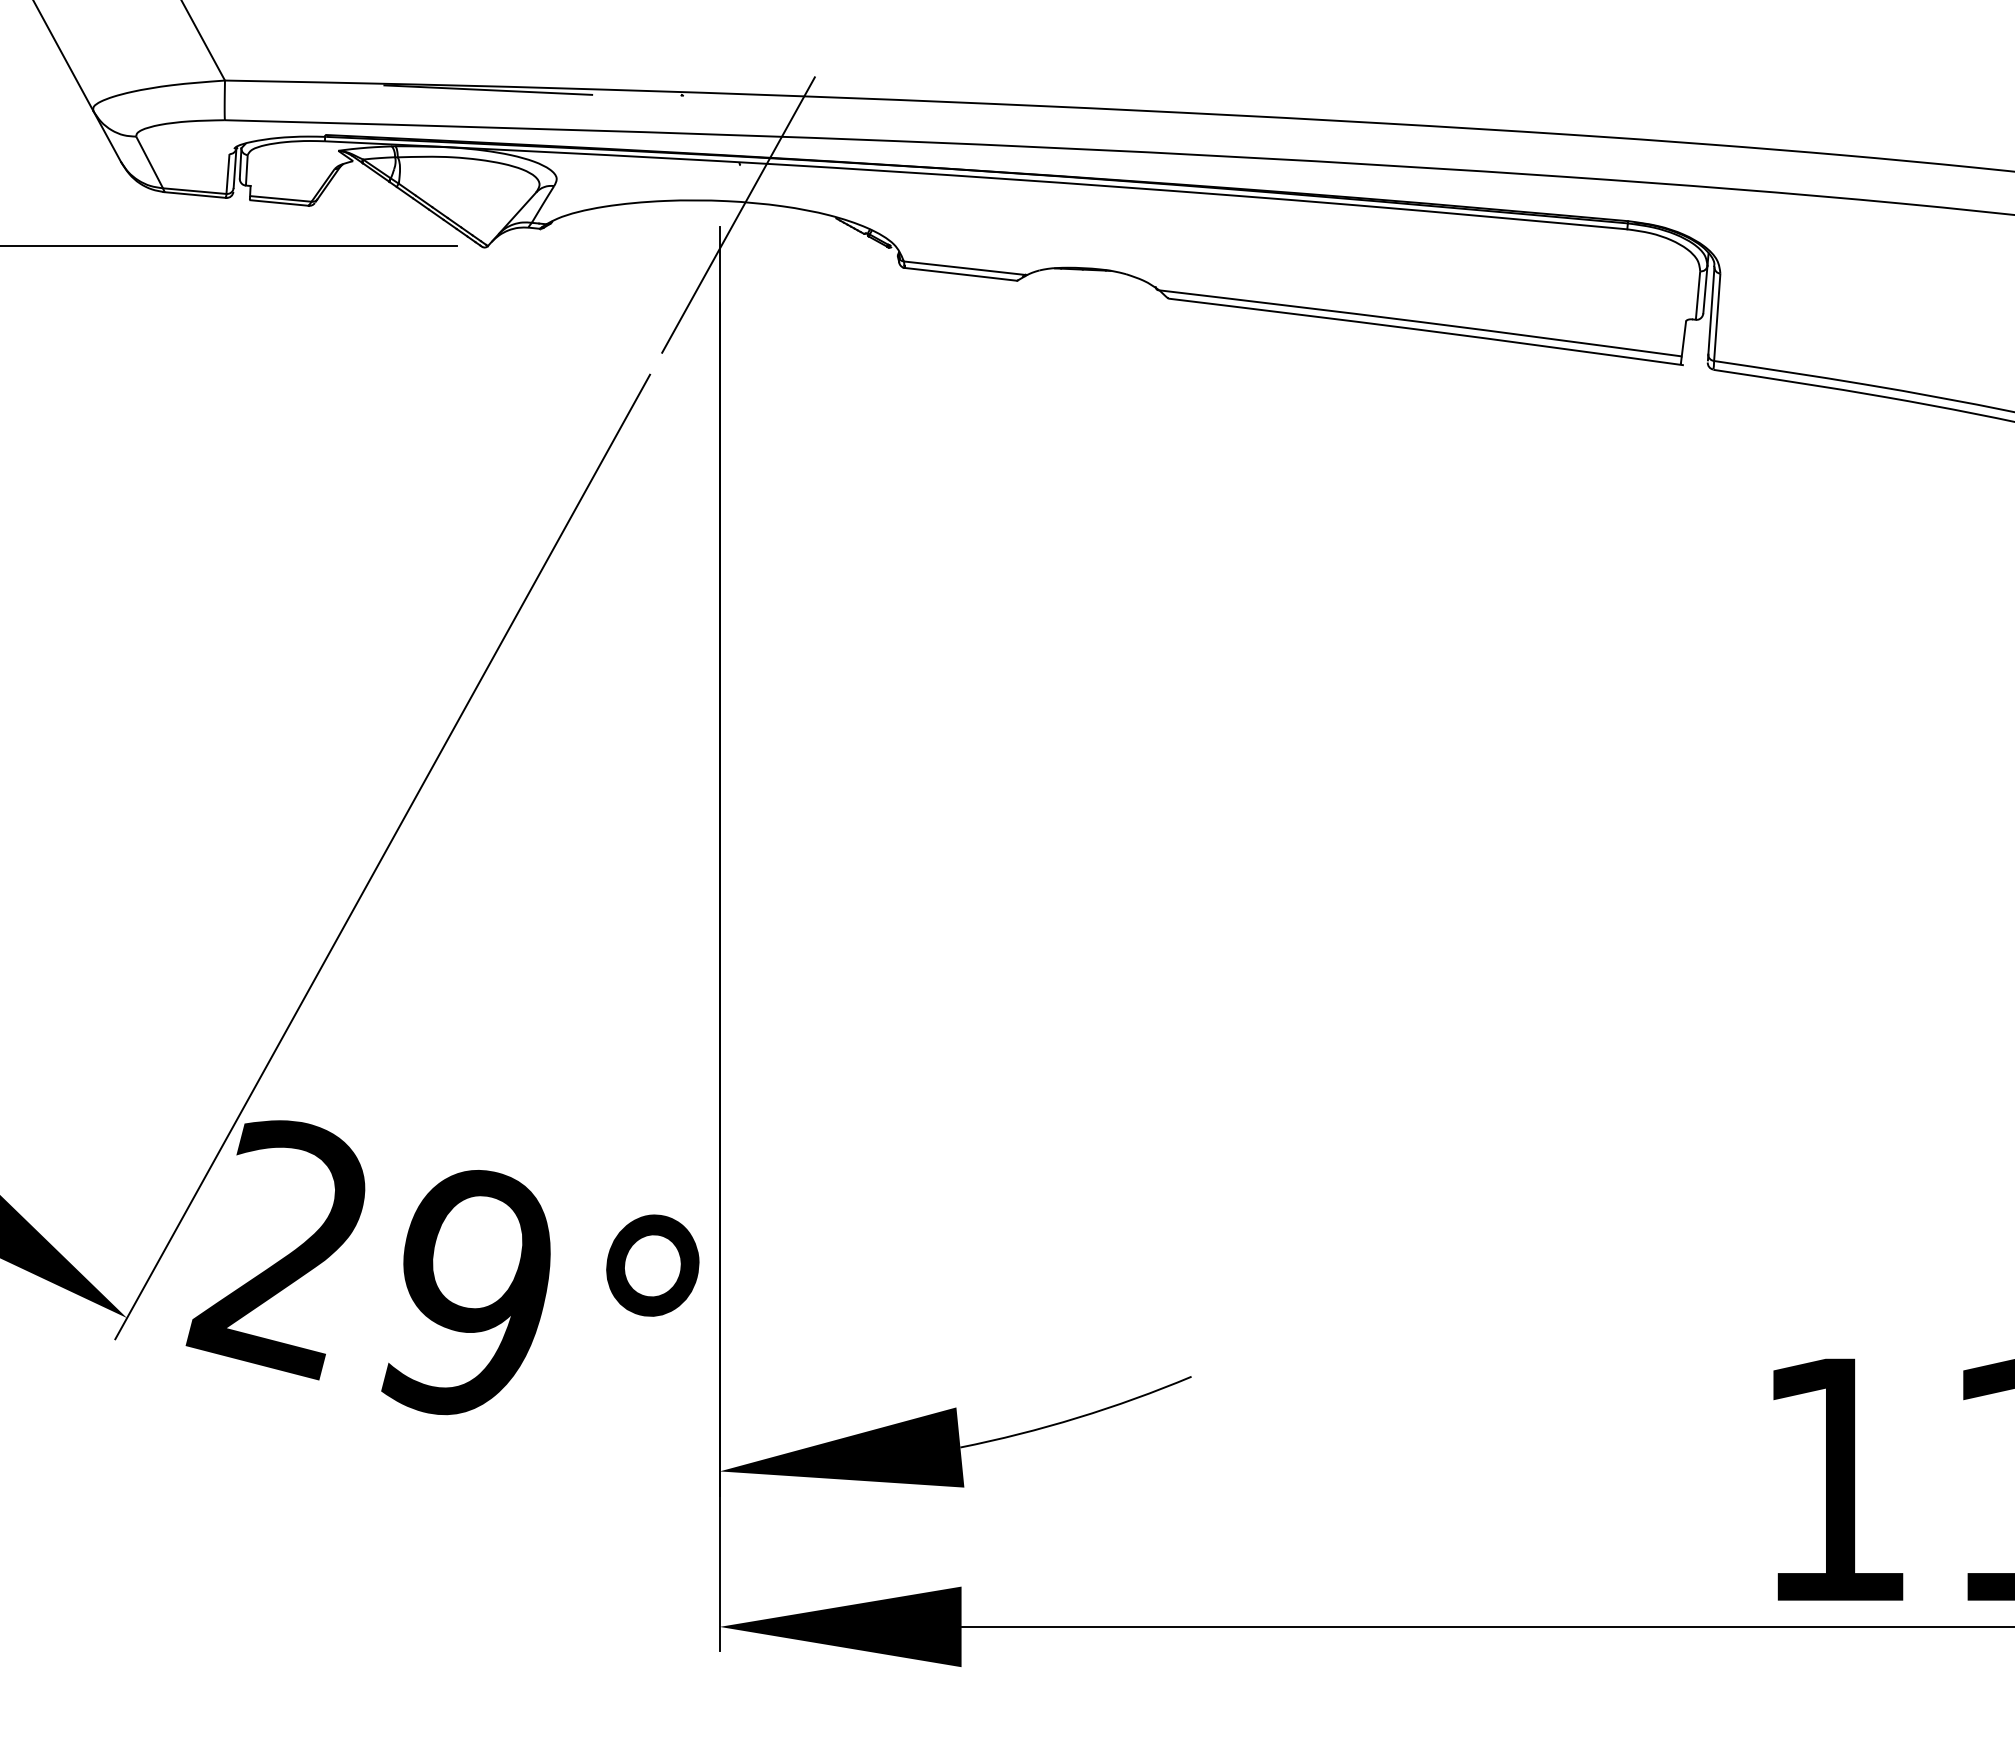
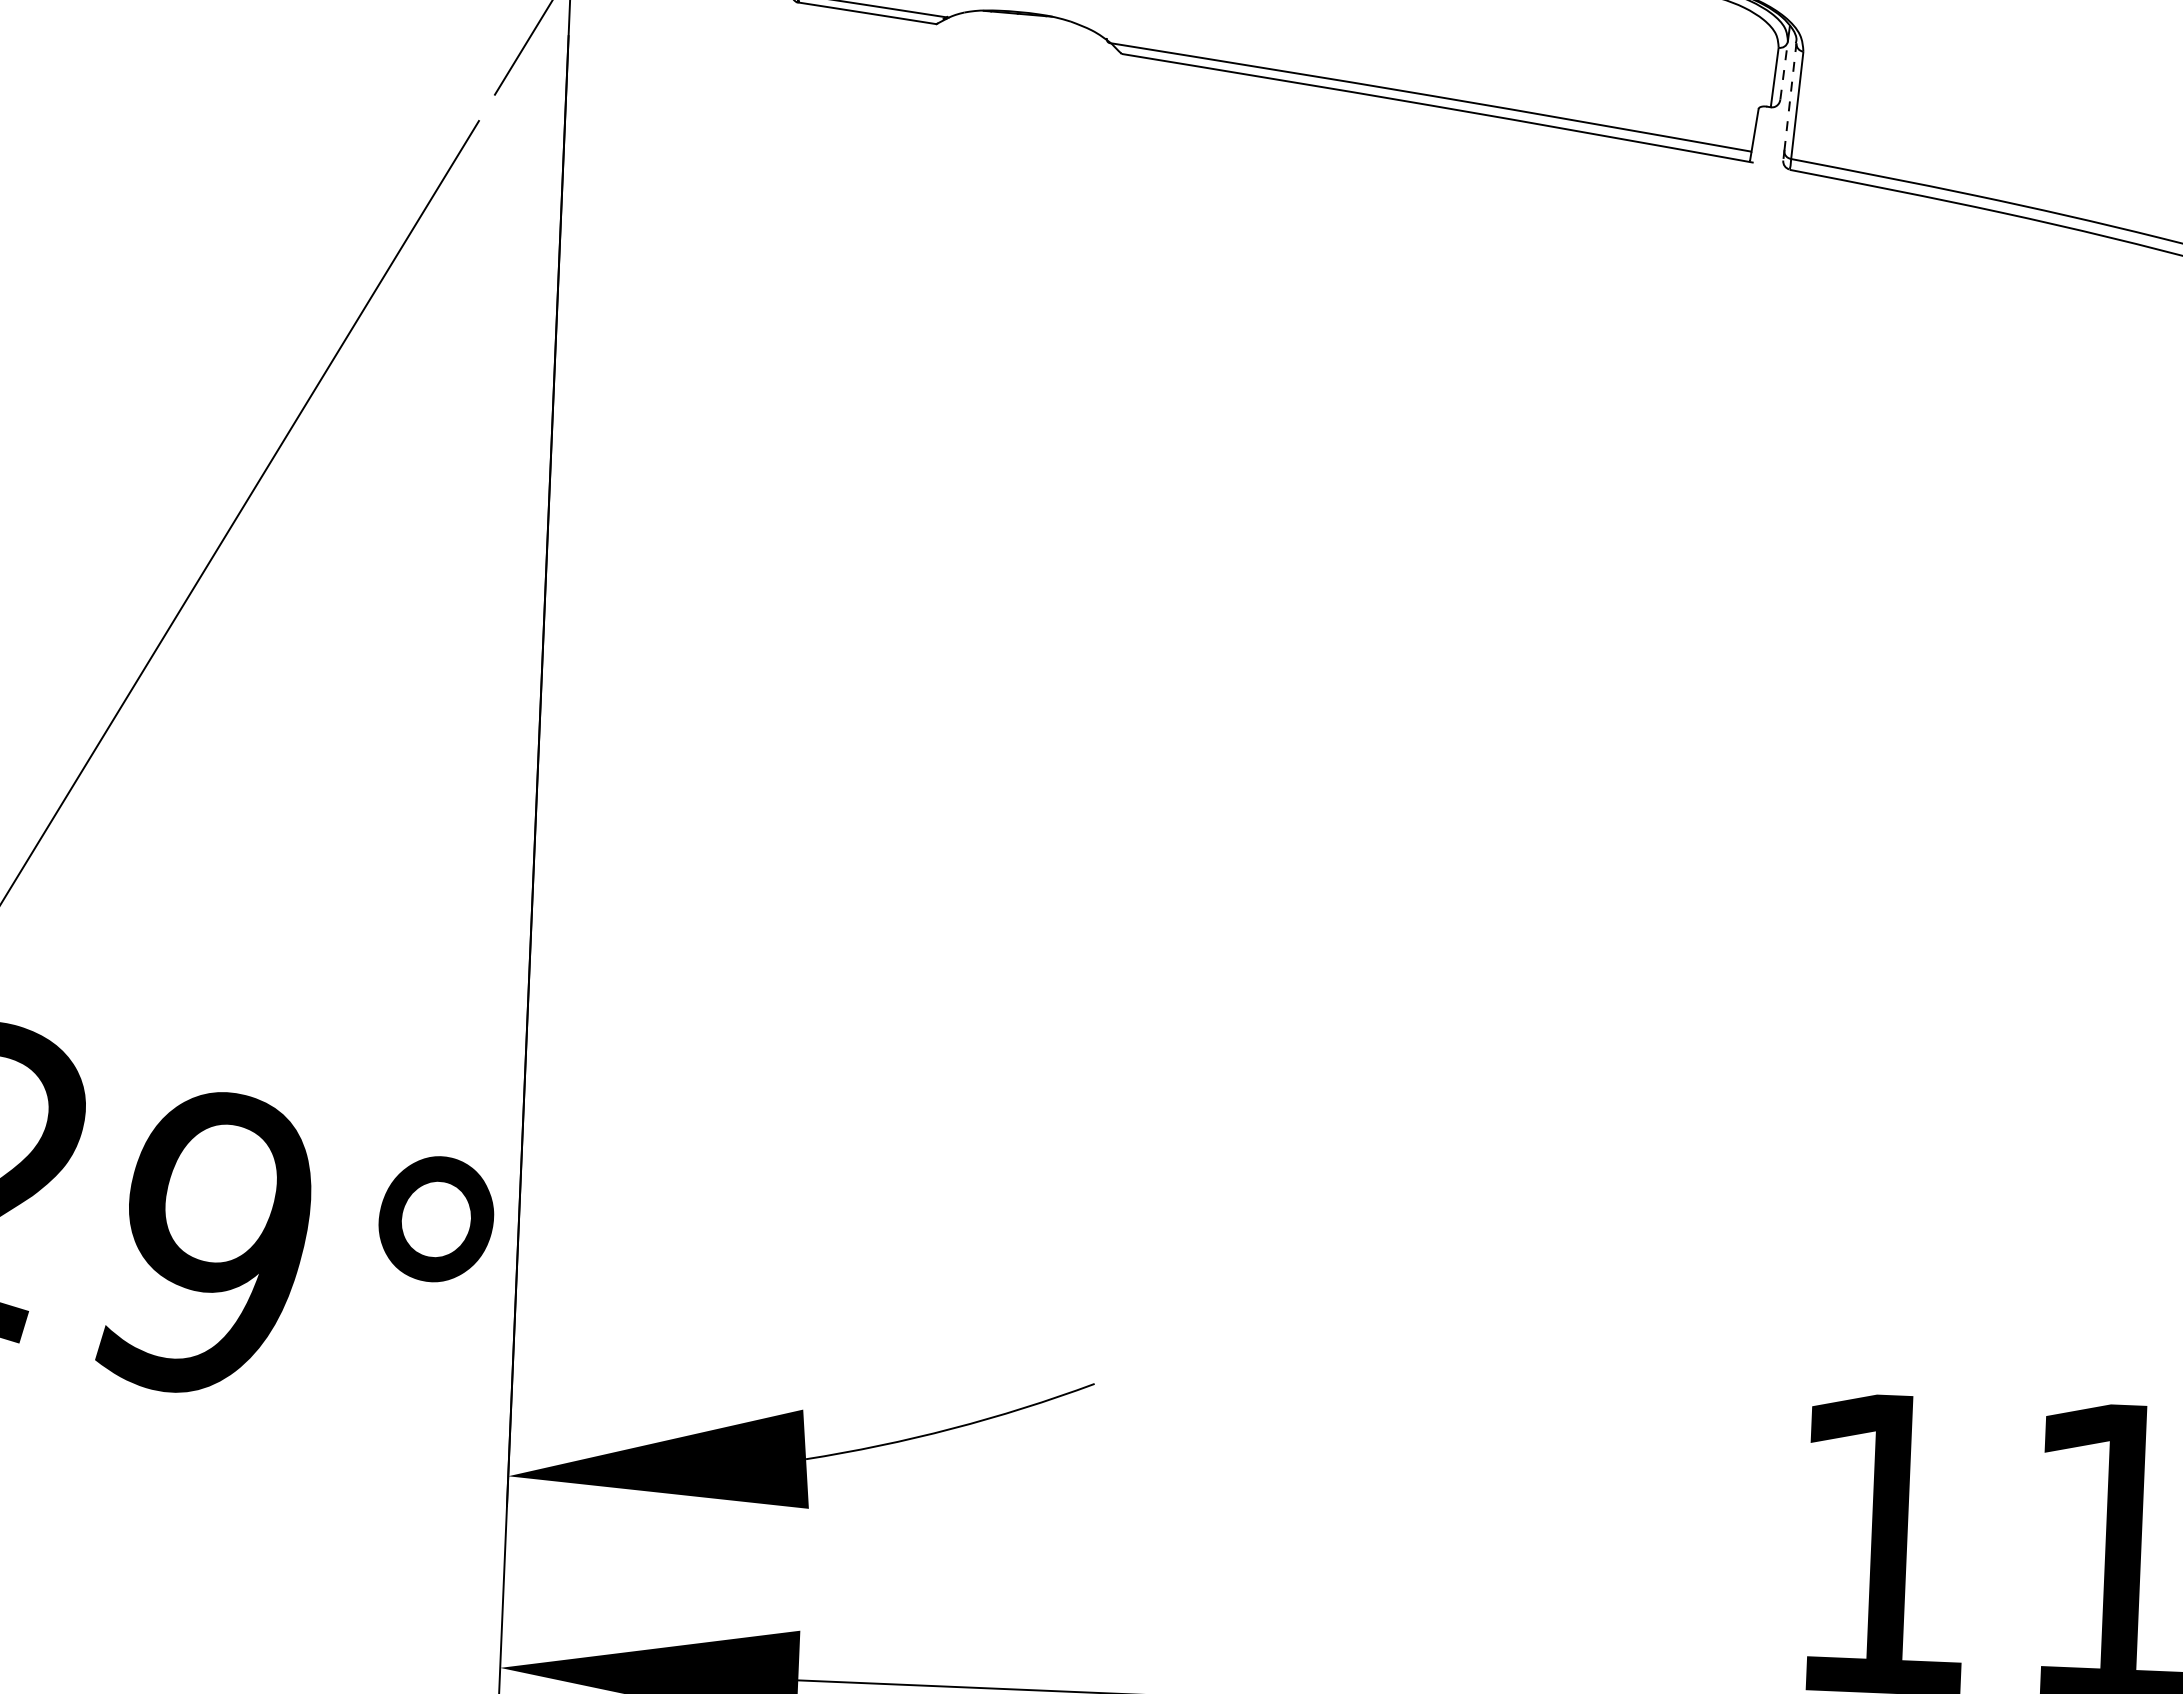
line: (1705, 289) -> (1784, 70), solid -> dashed
line: (1711, 310) -> (1790, 96), solid -> dashed

